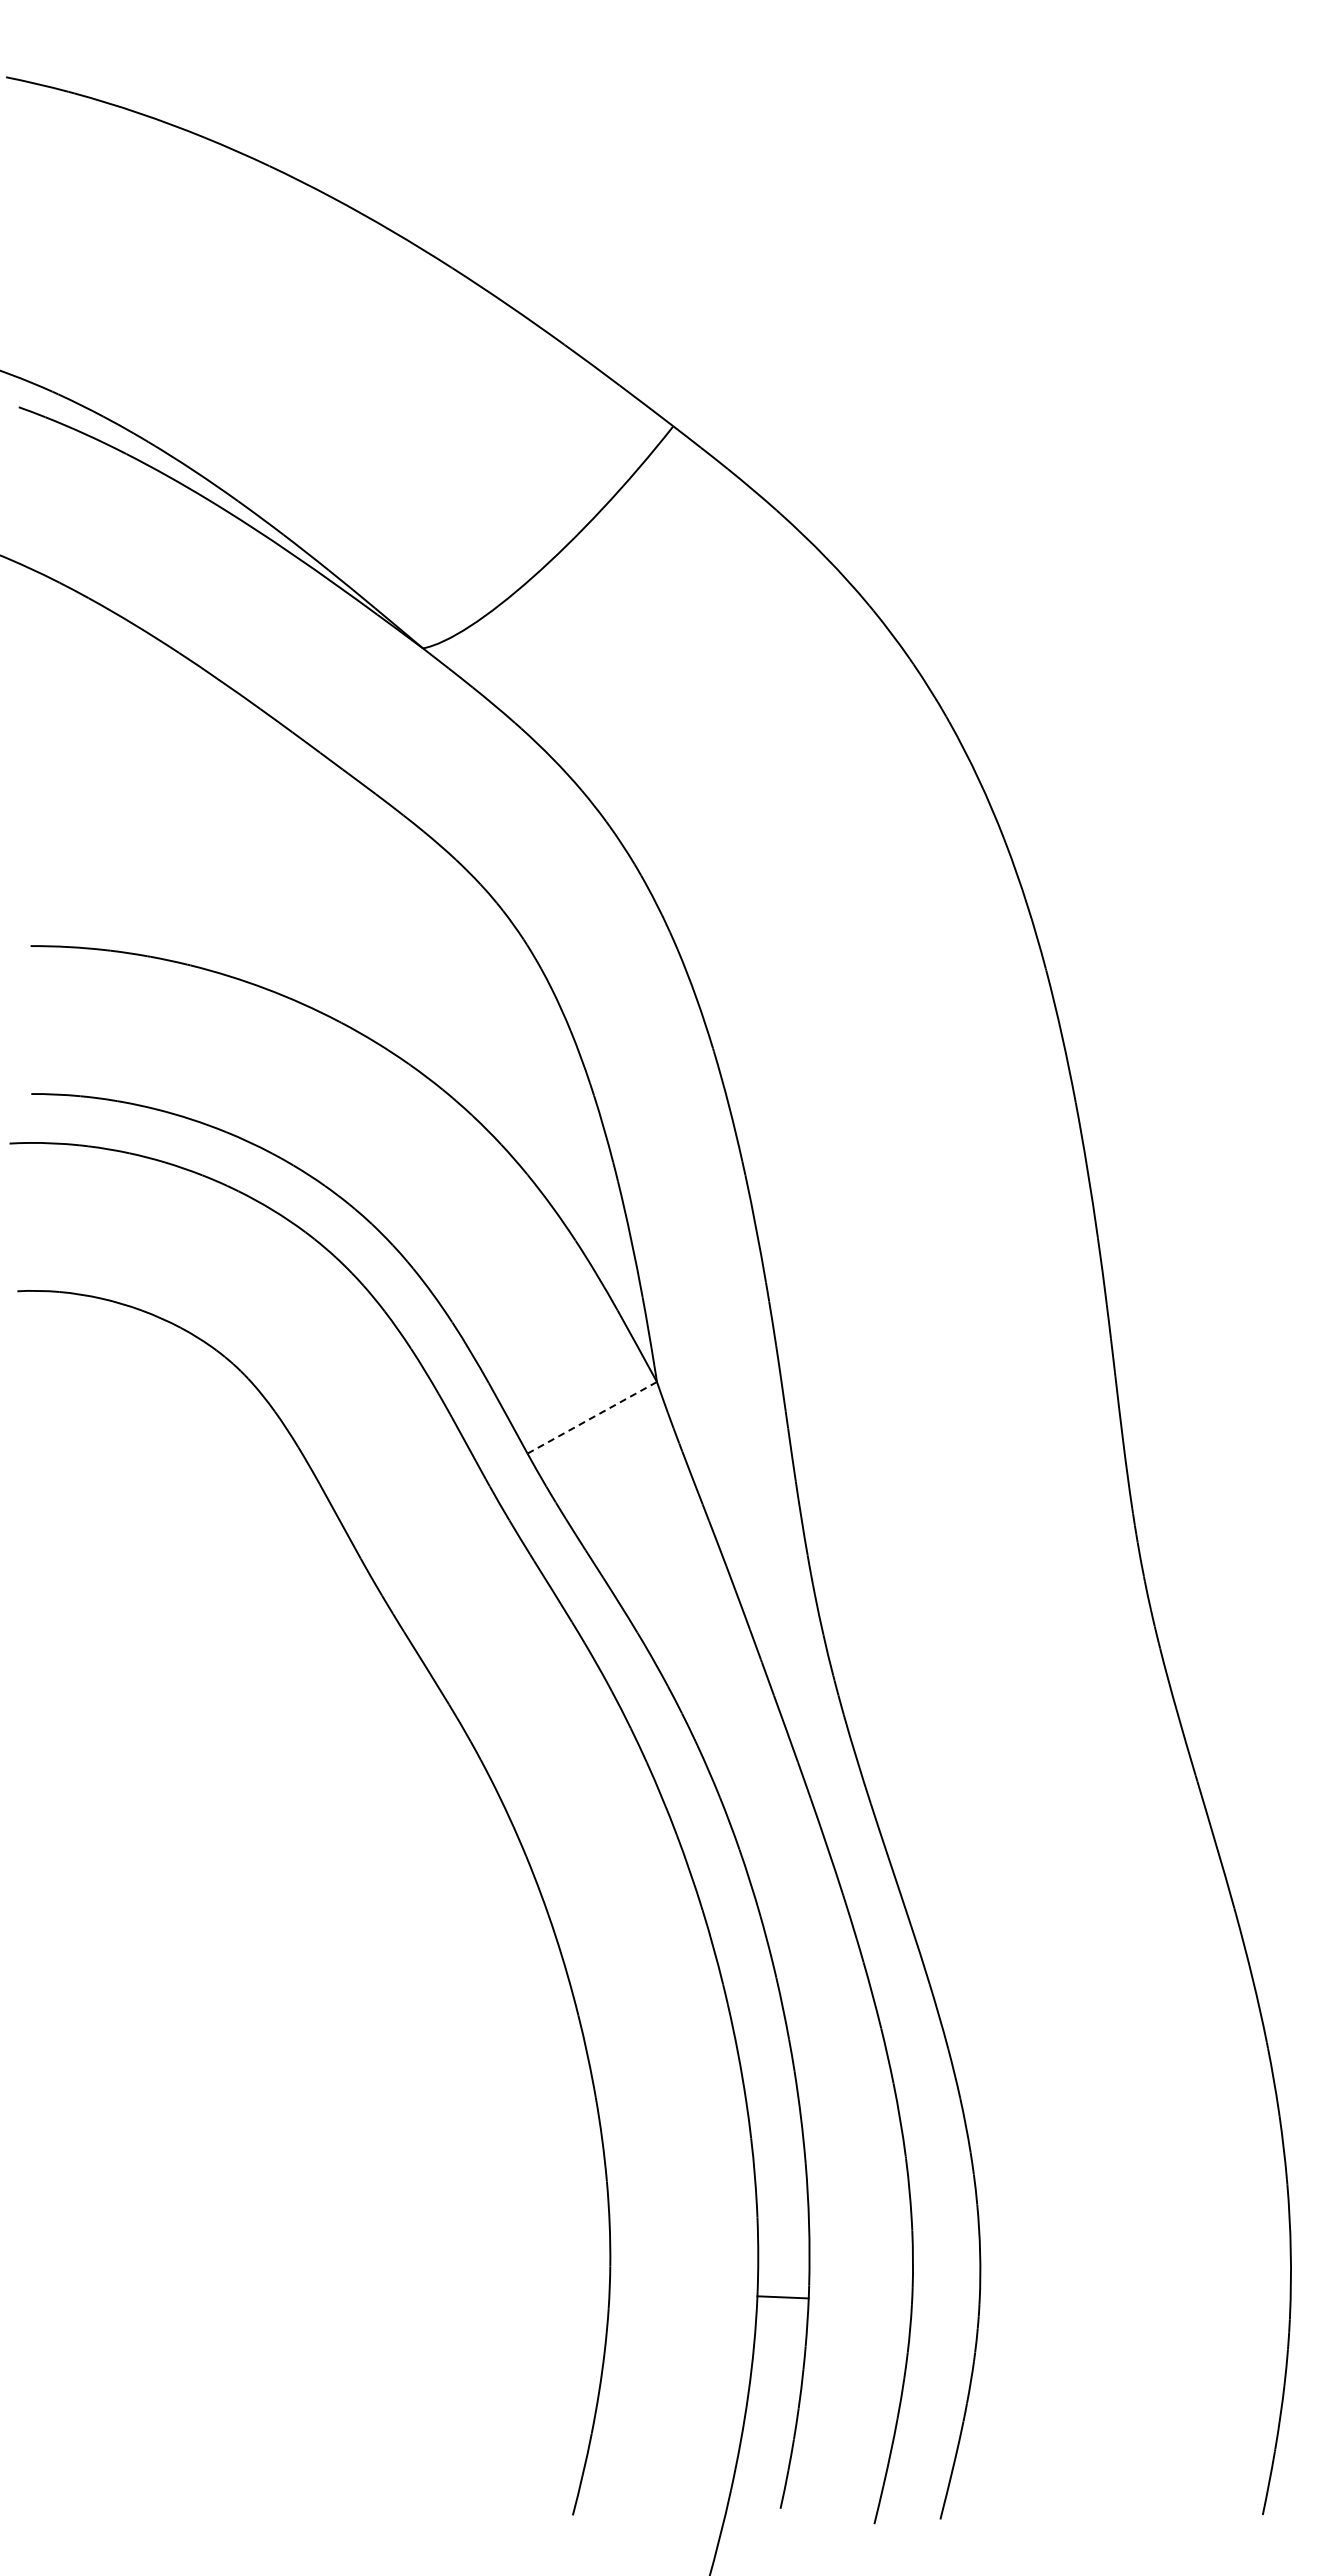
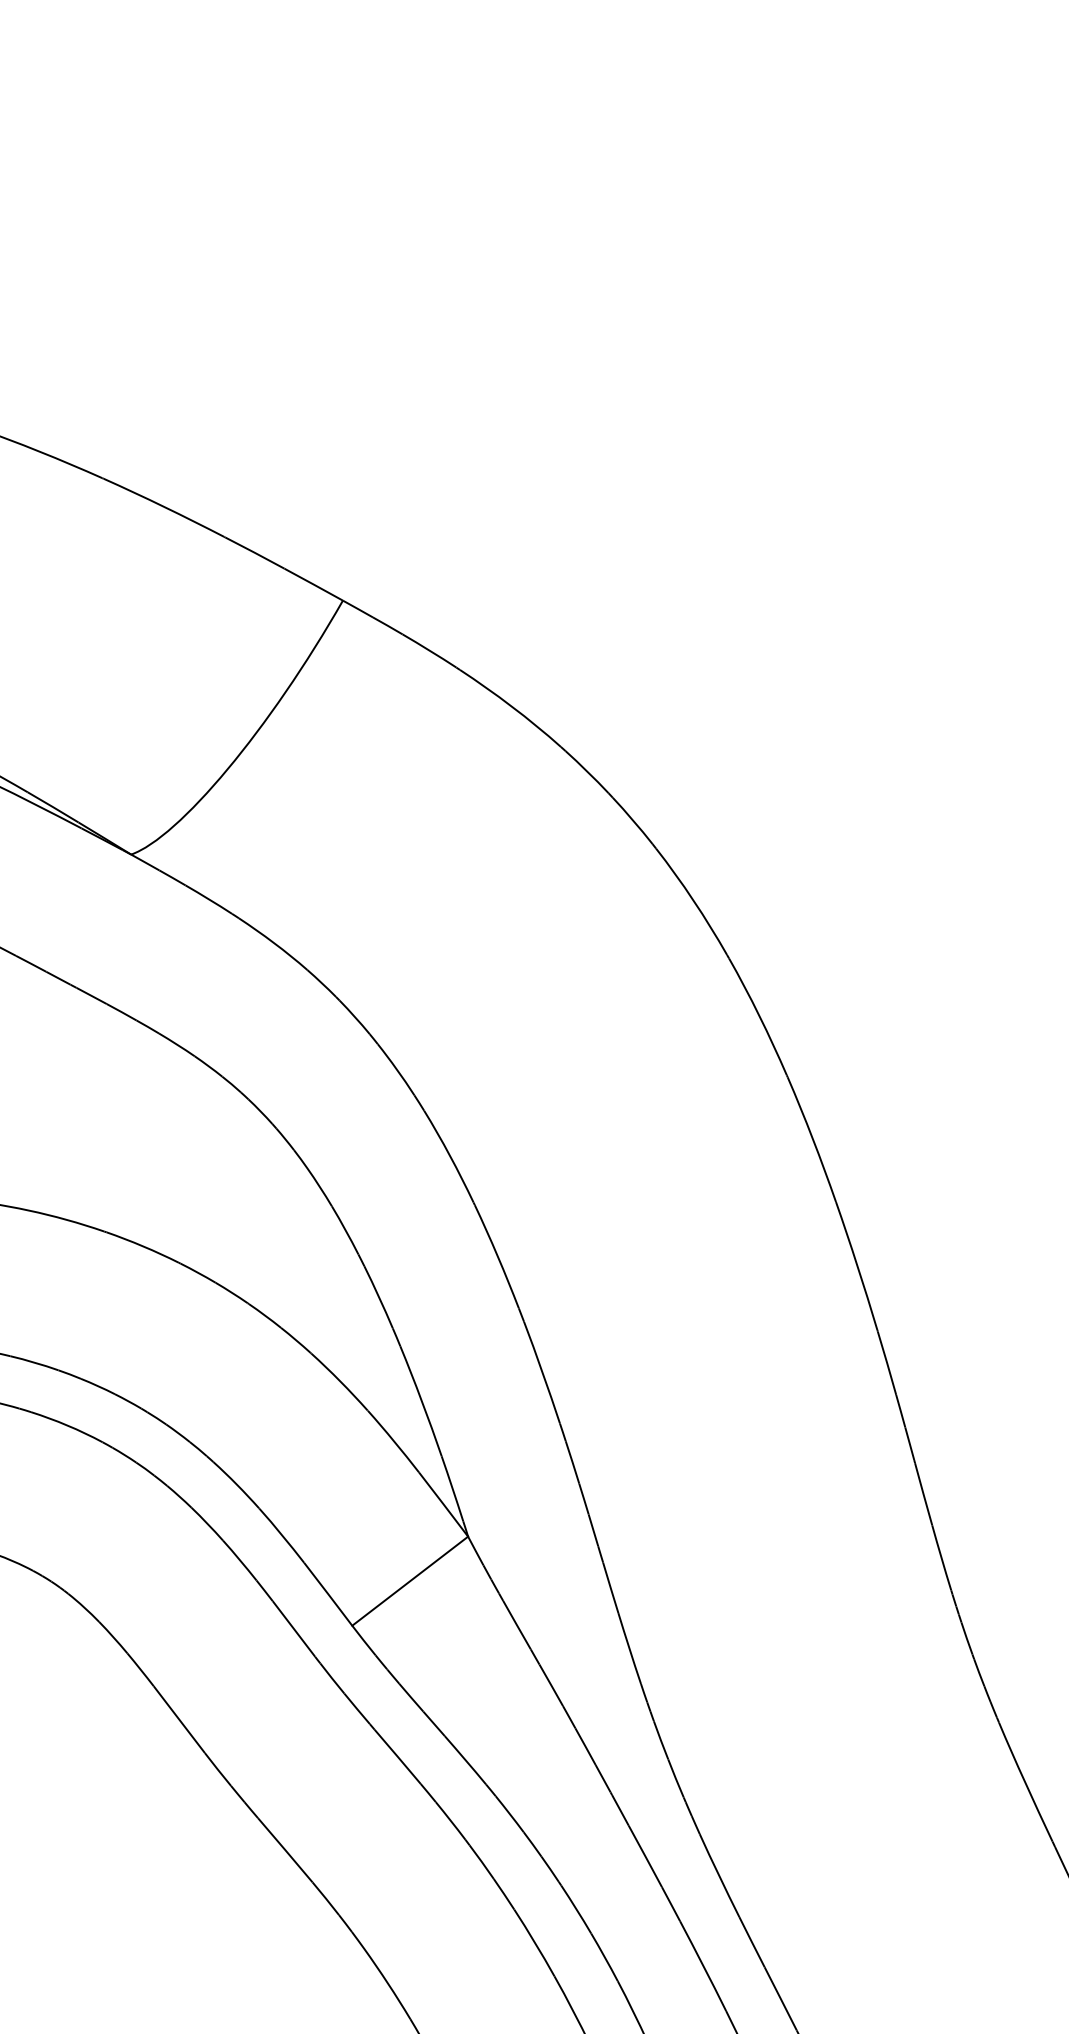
line: (592, 1417) -> (410, 1580), dashed -> solid

